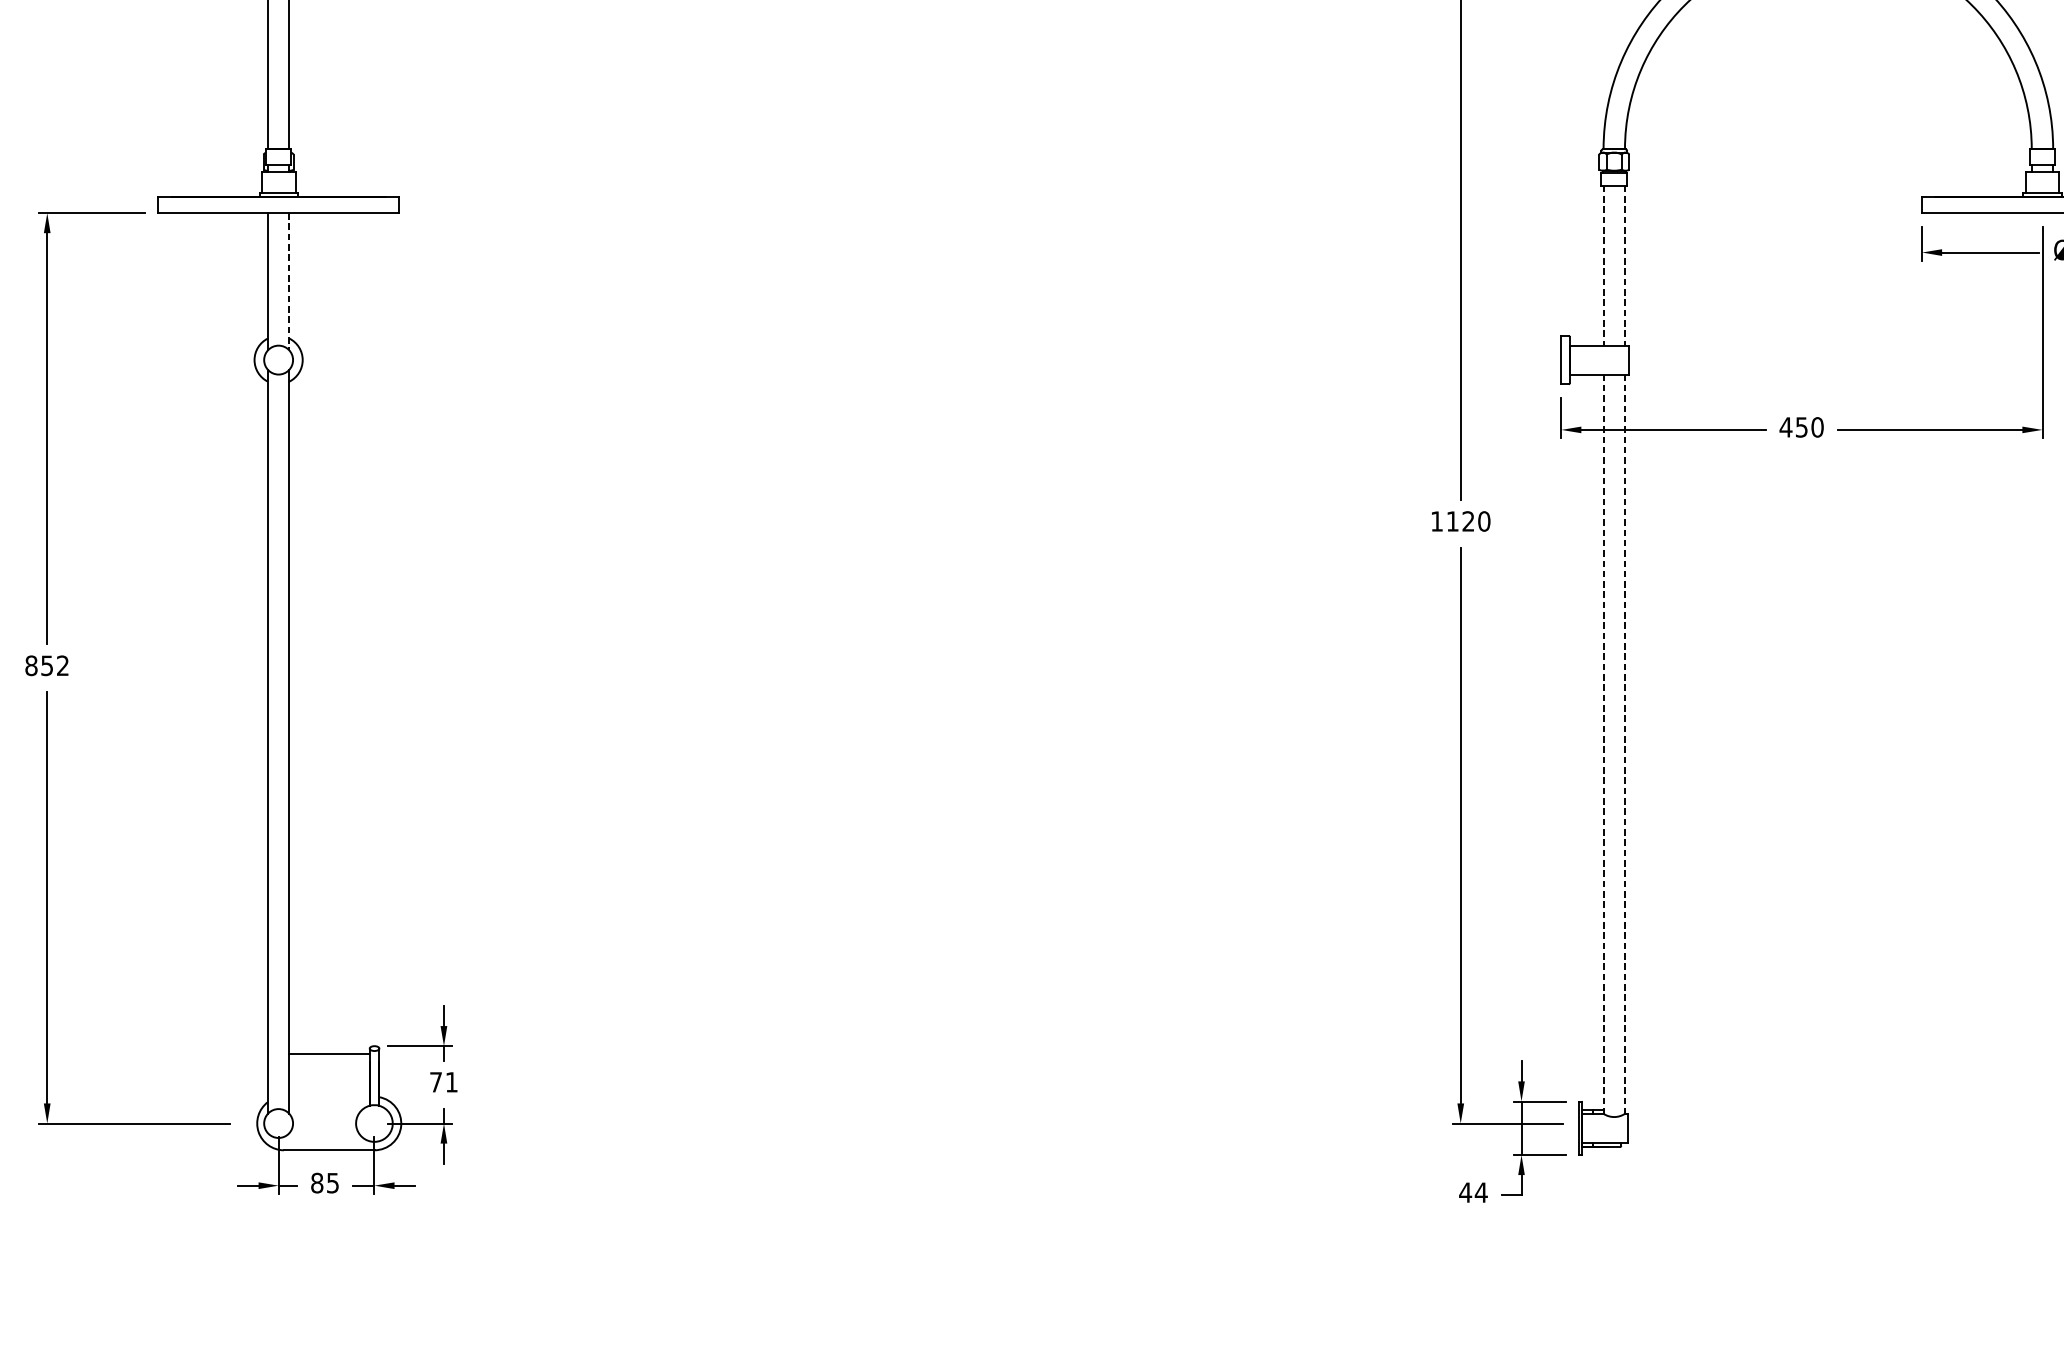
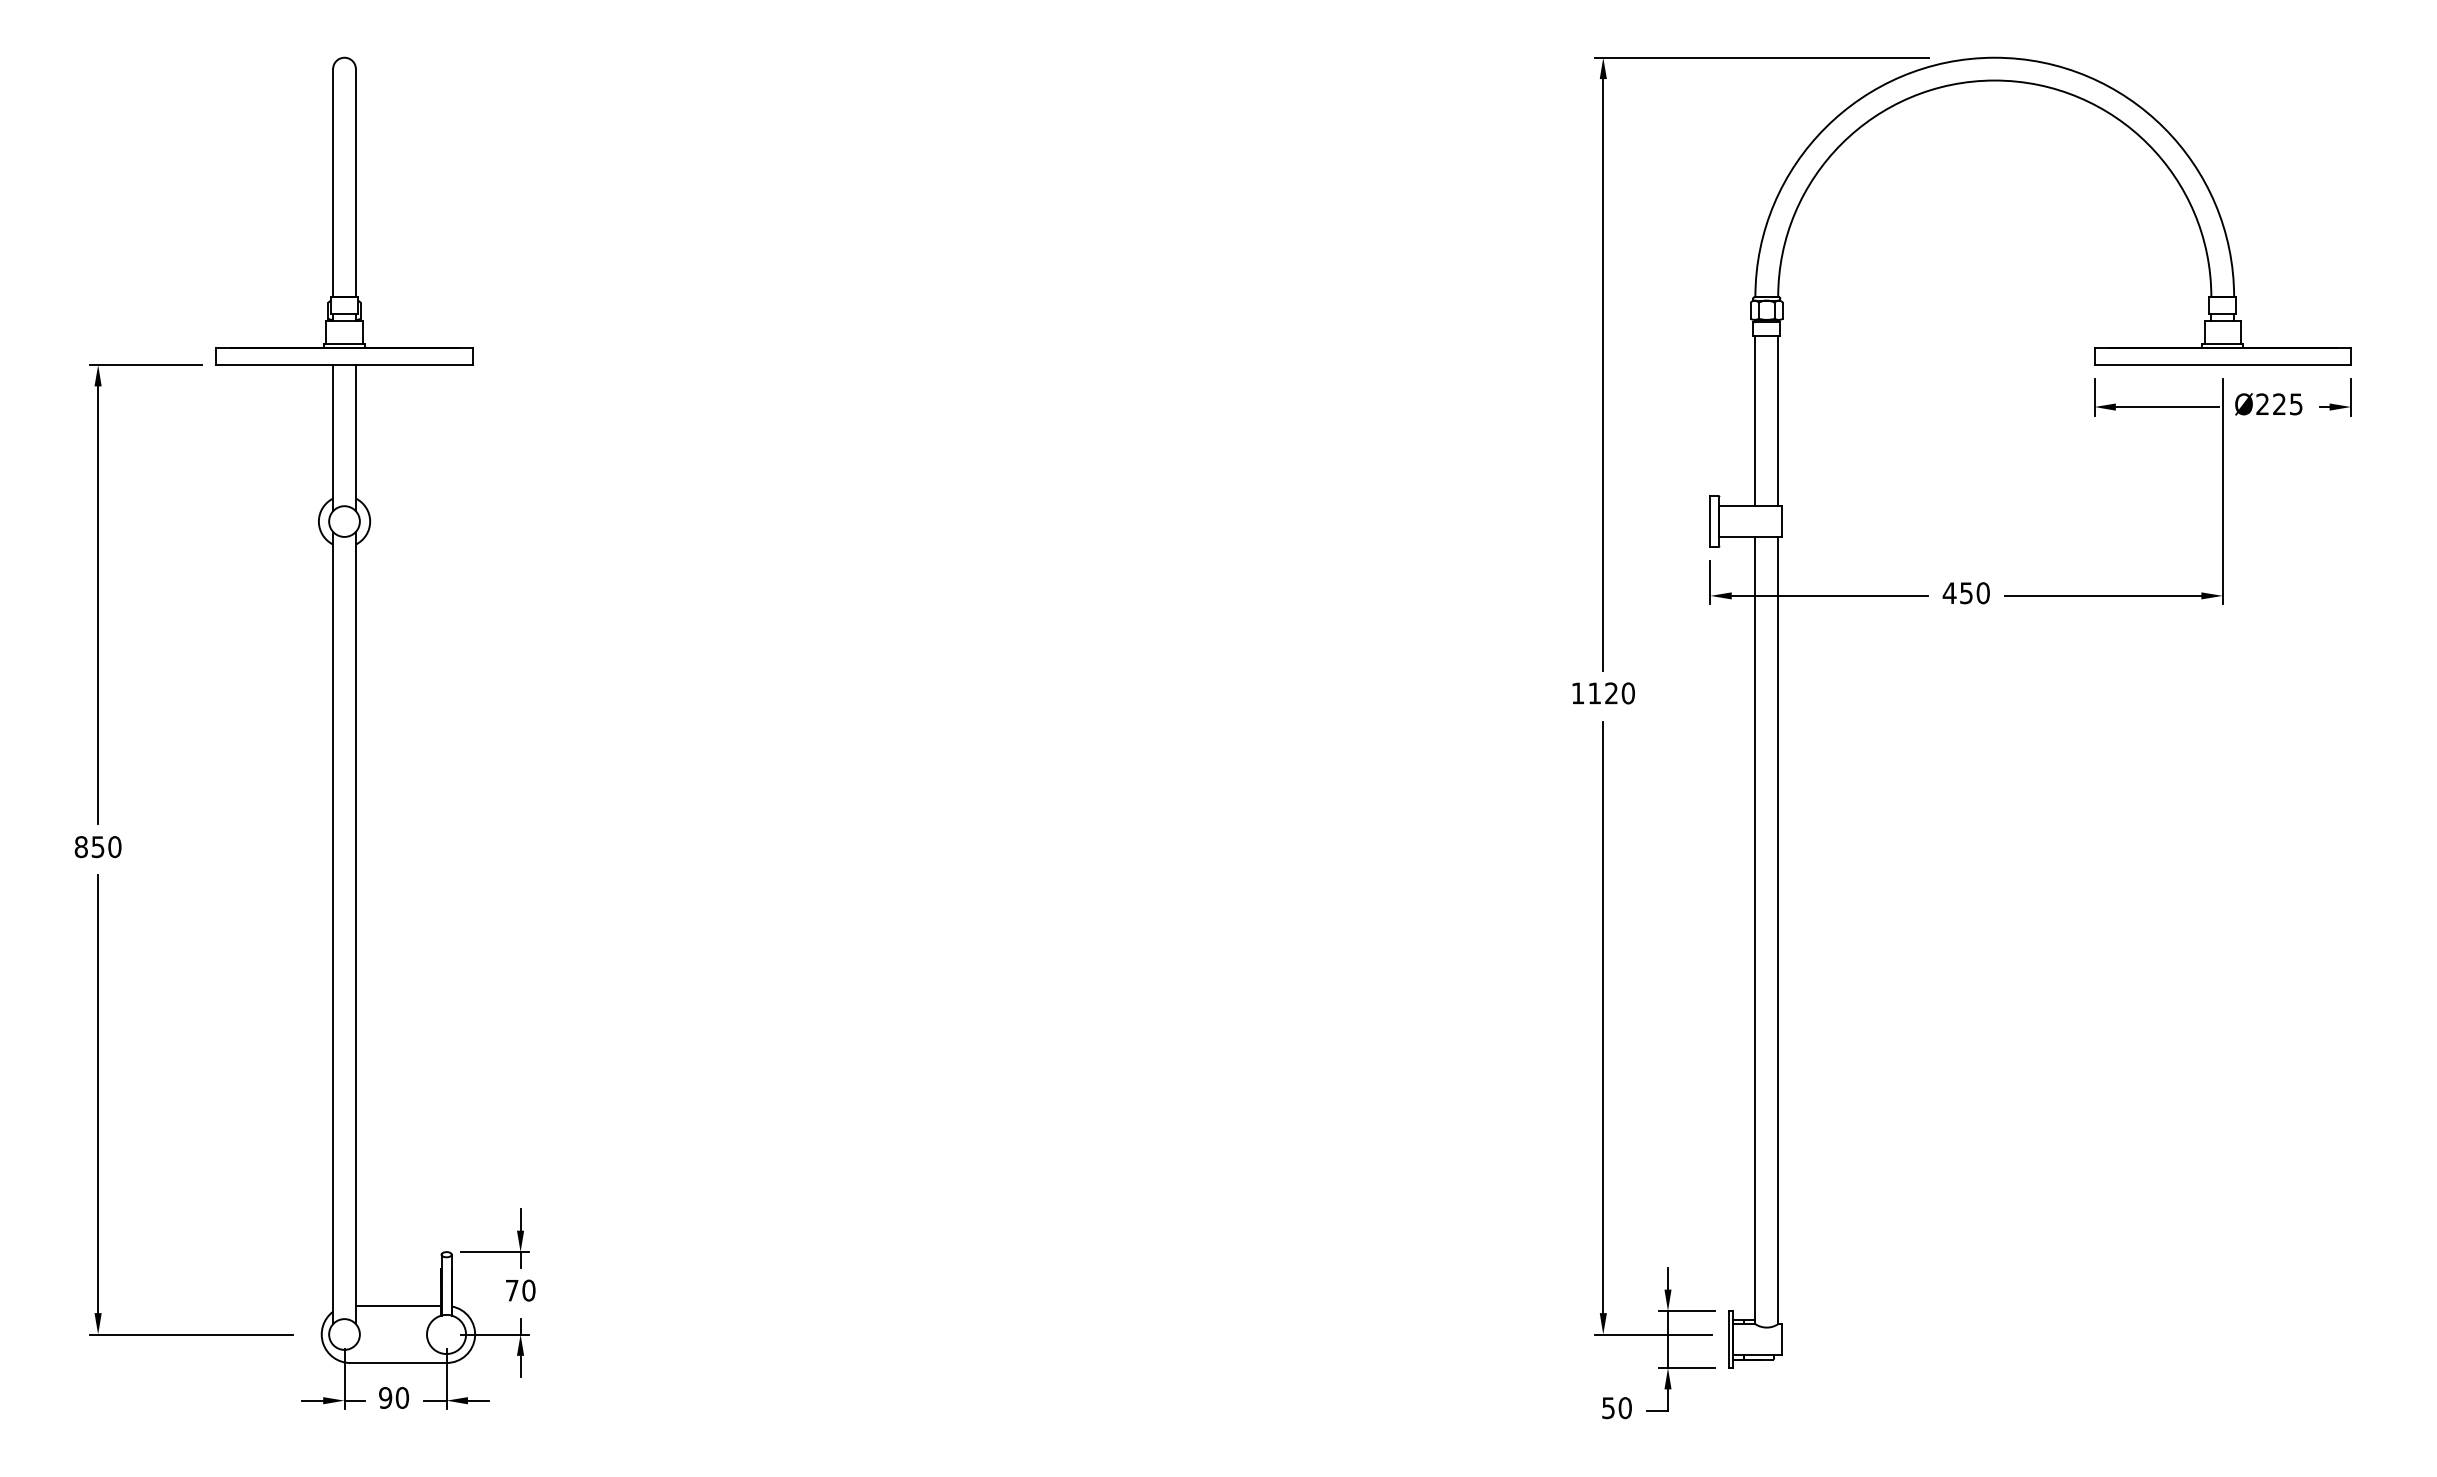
line: (1603, 266) -> (1755, 421), dashed -> solid
line: (1625, 266) -> (1778, 421), dashed -> solid
line: (288, 282) -> (355, 438), dashed -> solid
text: (62, 666) -> (114, 847), 852 -> 850
line: (1603, 744) -> (1755, 930), dashed -> solid
line: (1625, 744) -> (1778, 930), dashed -> solid
line: (329, 1054) -> (398, 1306), moved
text: (451, 1082) -> (528, 1290), 71 -> 70
text: (325, 1182) -> (394, 1397), 85 -> 90
text: (1473, 1193) -> (1616, 1408), 44 -> 50

